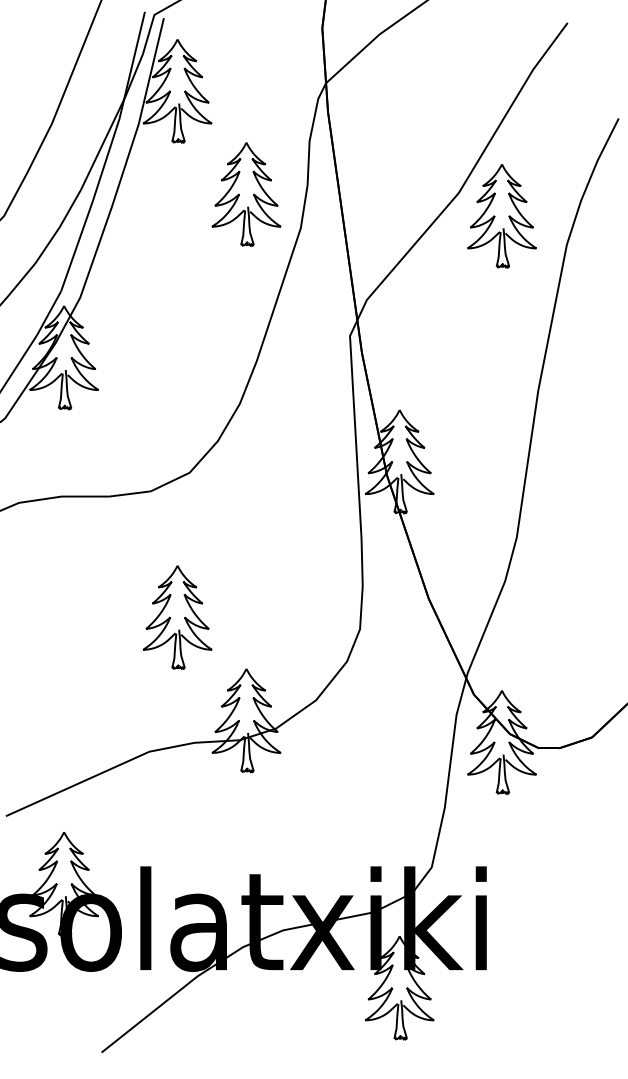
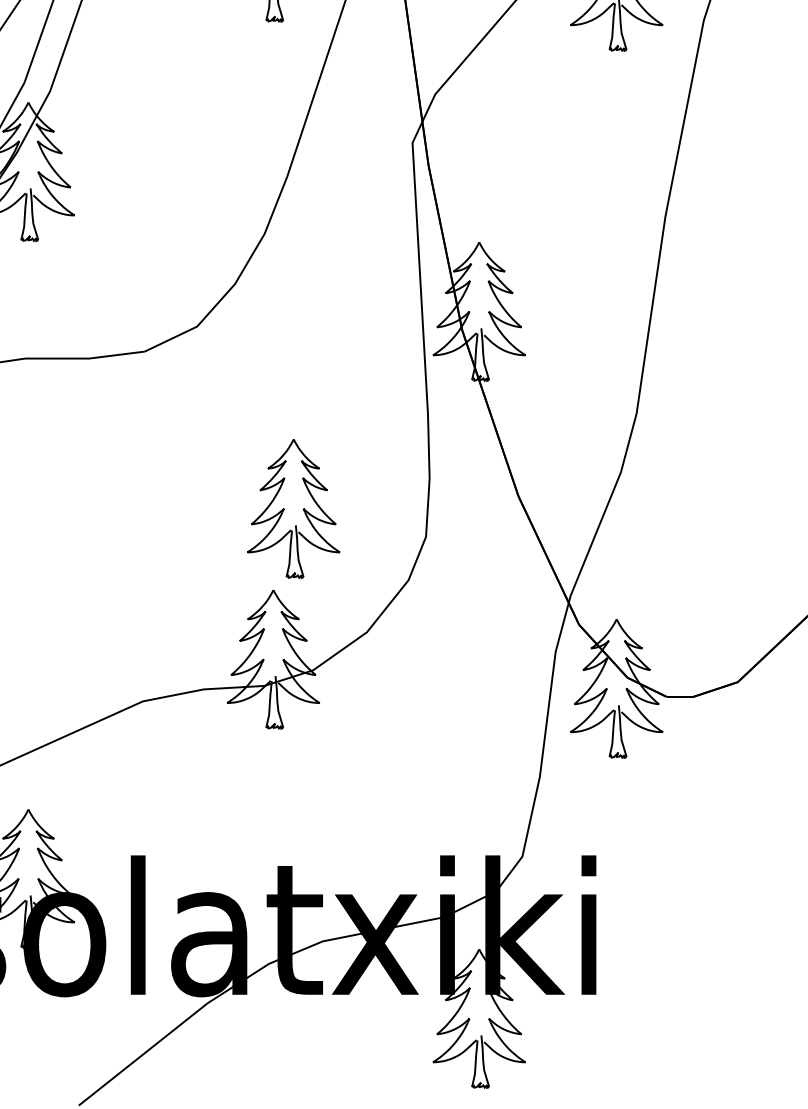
part: (177, 617) -> (293, 508), moved

